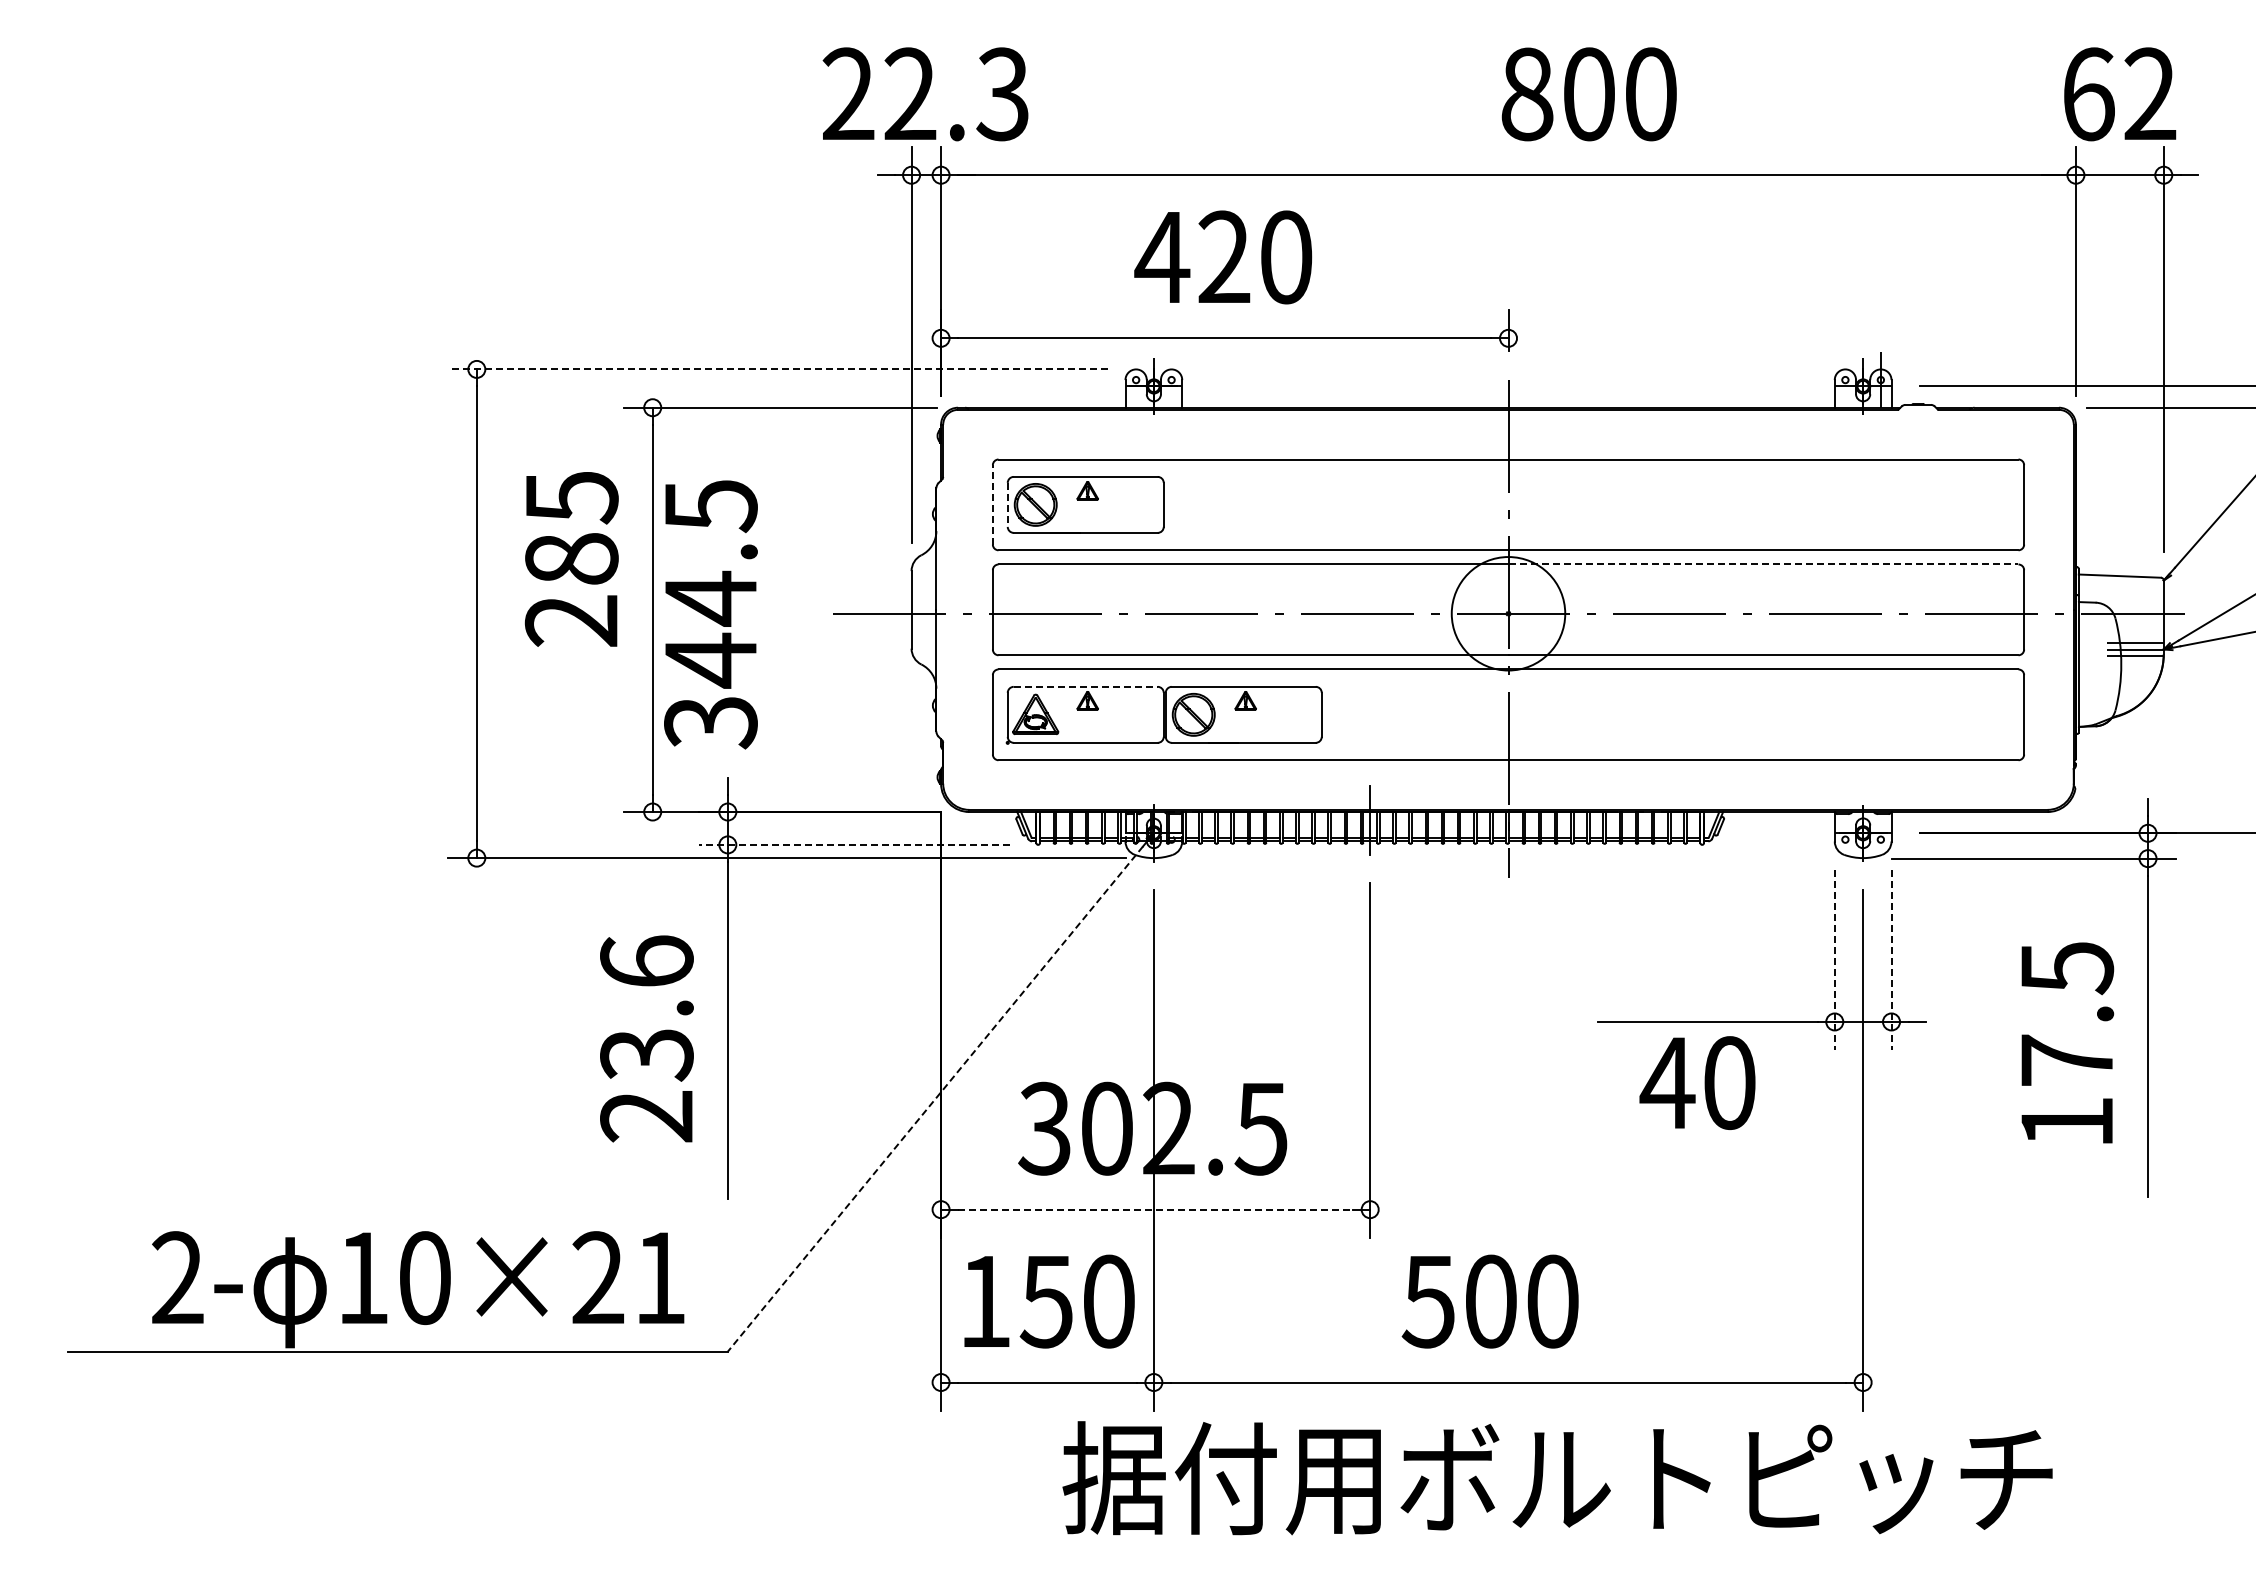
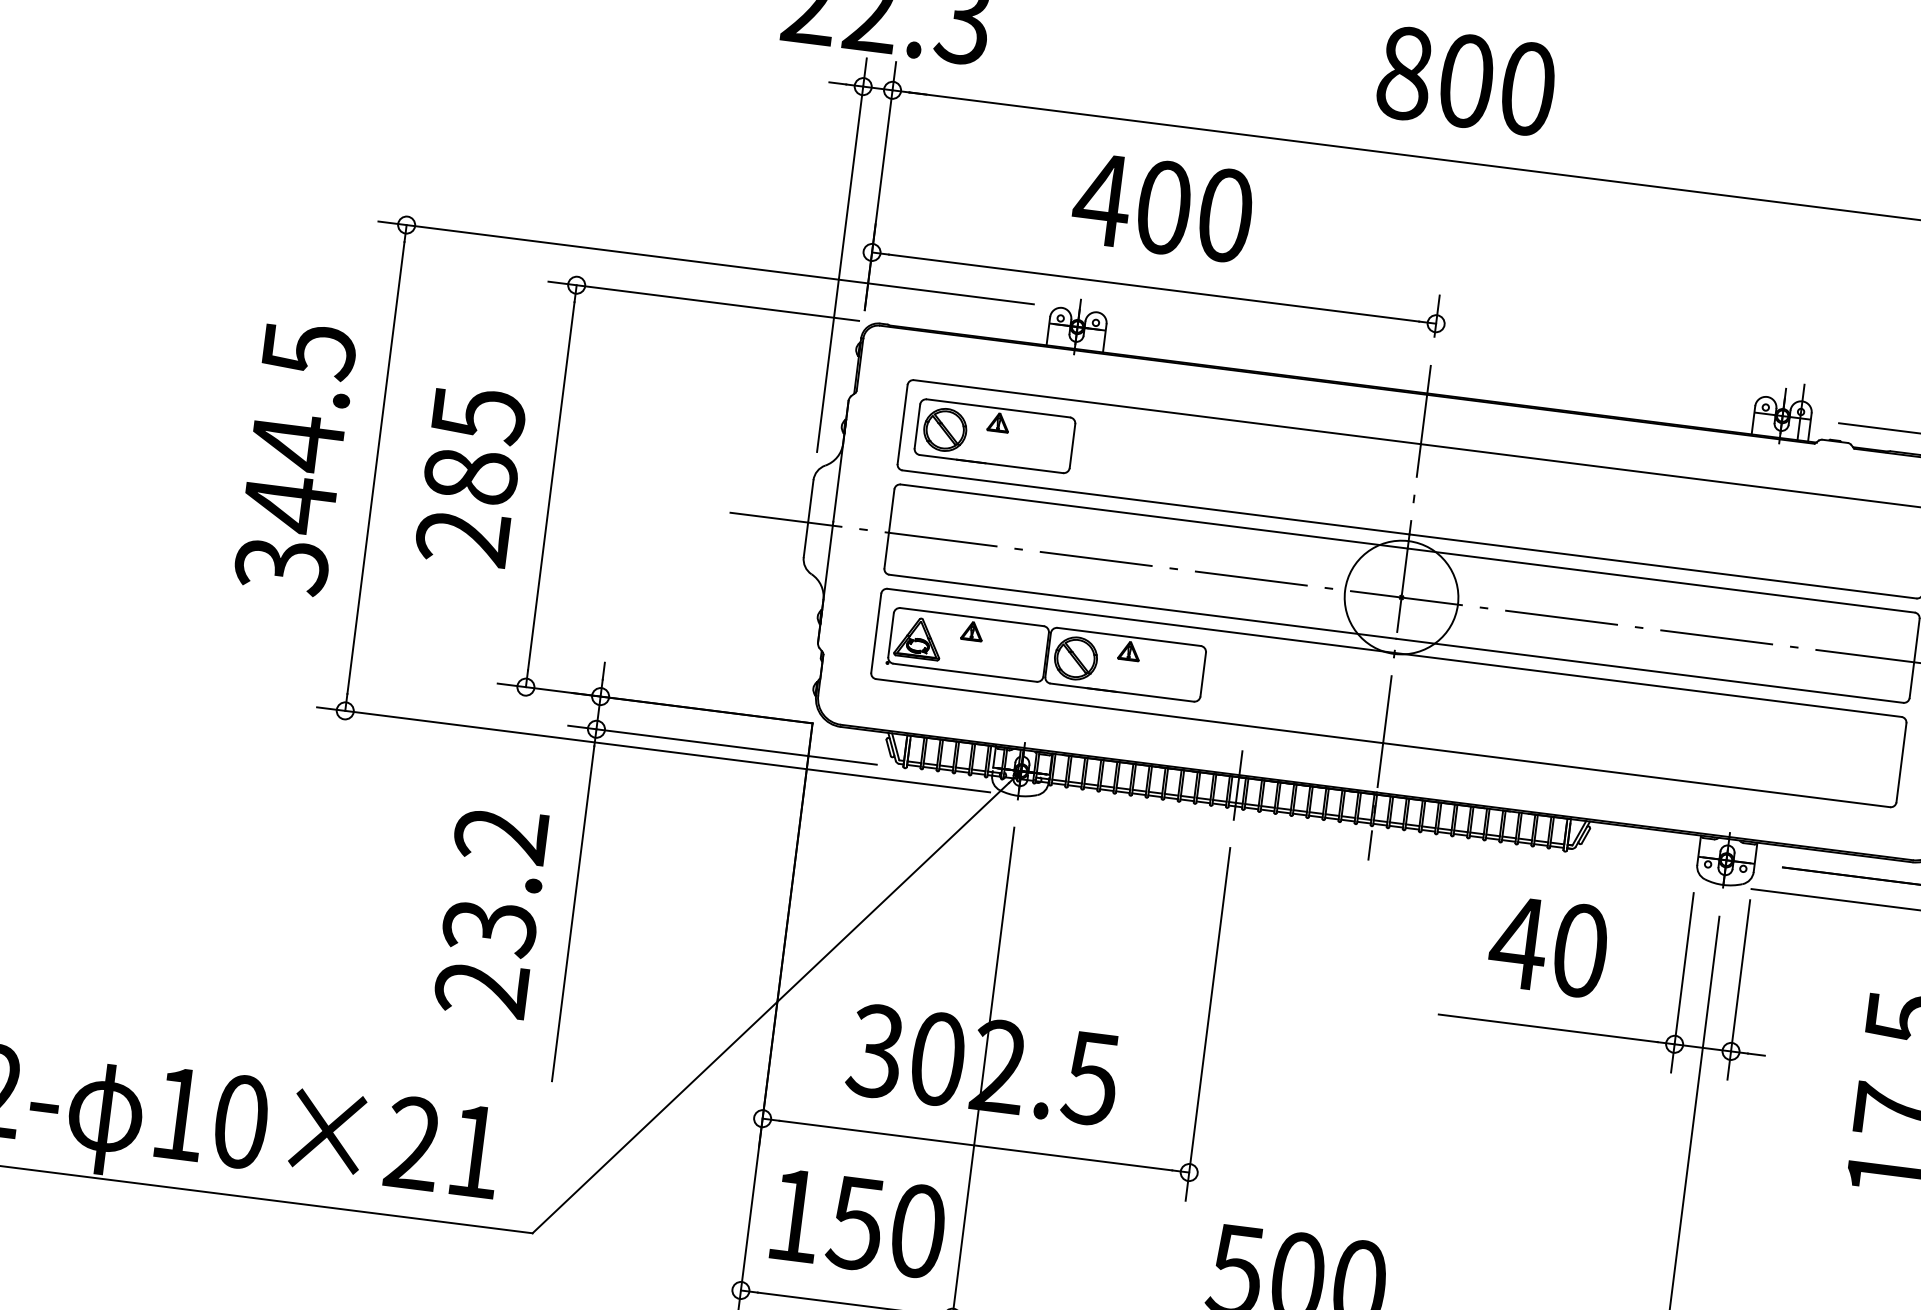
text: (1588, 94) -> (1465, 81), moved
text: (1224, 257) -> (1163, 207), 420 -> 400
line: (778, 369) -> (706, 263), dashed -> solid
line: (992, 504) -> (902, 424), dashed -> solid
line: (1007, 505) -> (917, 426), dashed -> solid
text: (571, 559) -> (470, 476), moved
line: (1763, 564) -> (1661, 580), dashed -> solid
text: (710, 614) -> (295, 458), moved
line: (1086, 686) -> (972, 616), dashed -> solid
line: (854, 844) -> (722, 744), dashed -> solid
line: (1834, 960) -> (1682, 983), dashed -> solid
line: (1891, 960) -> (1738, 990), dashed -> solid
text: (646, 961) -> (500, 834), 23.6 -> 23.2
text: (1697, 1082) -> (1548, 946), moved
line: (935, 1099) -> (770, 1008), dashed -> solid
line: (1155, 1209) -> (975, 1145), dashed -> solid

